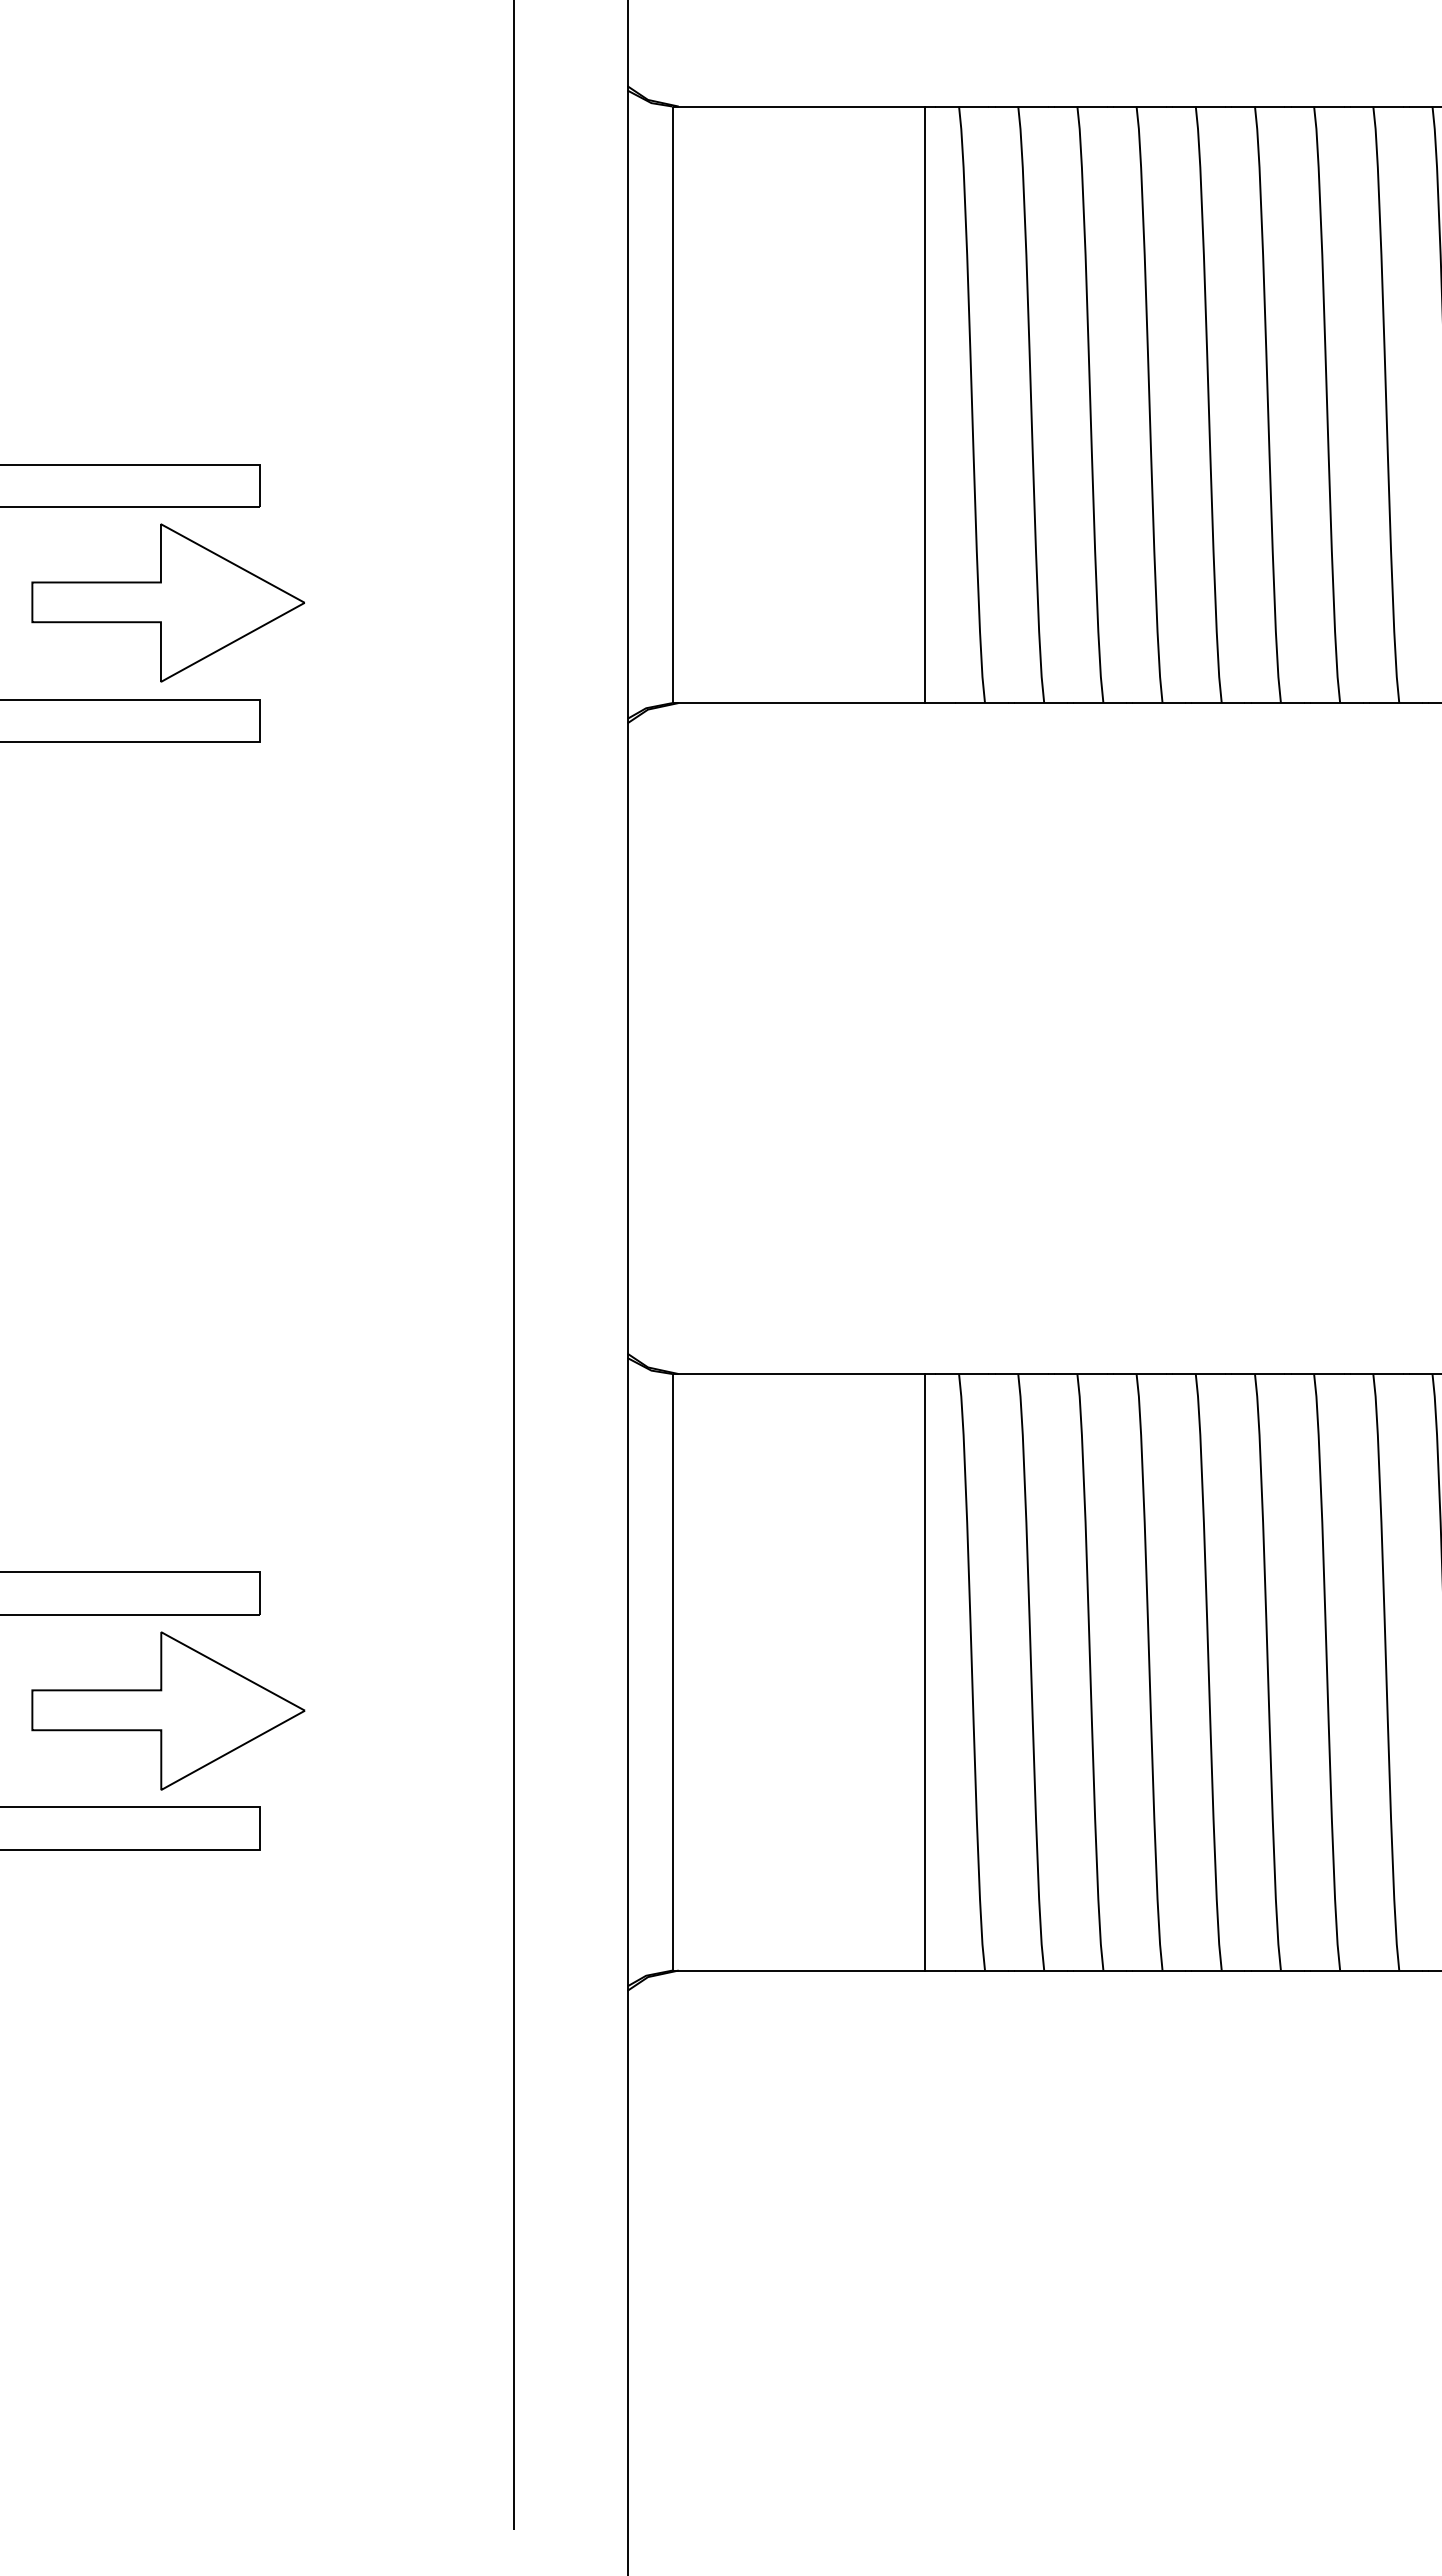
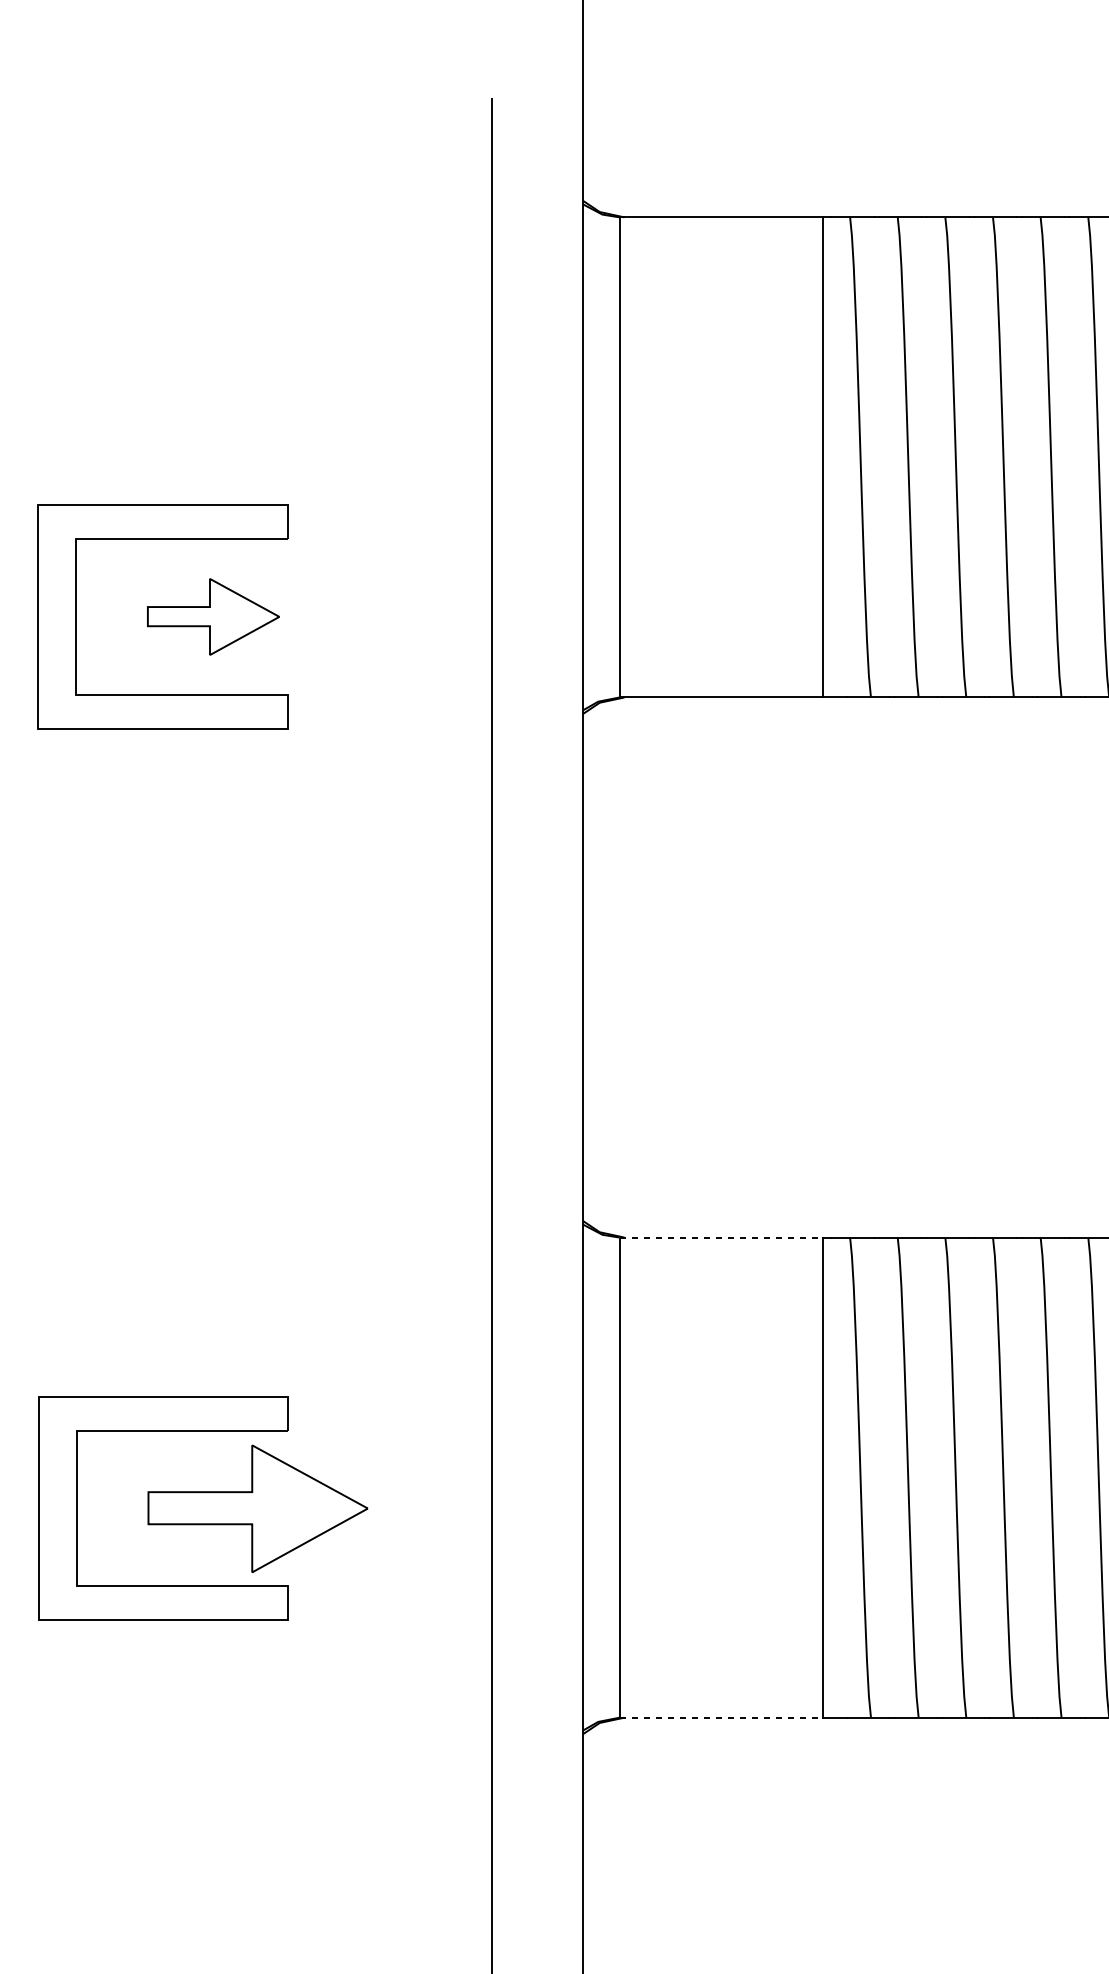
part: (167, 602) -> (212, 616), size x0.6
line: (799, 1374) -> (721, 1237), solid -> dashed
part: (168, 1710) -> (258, 1508), moved
line: (799, 1970) -> (721, 1717), solid -> dashed

